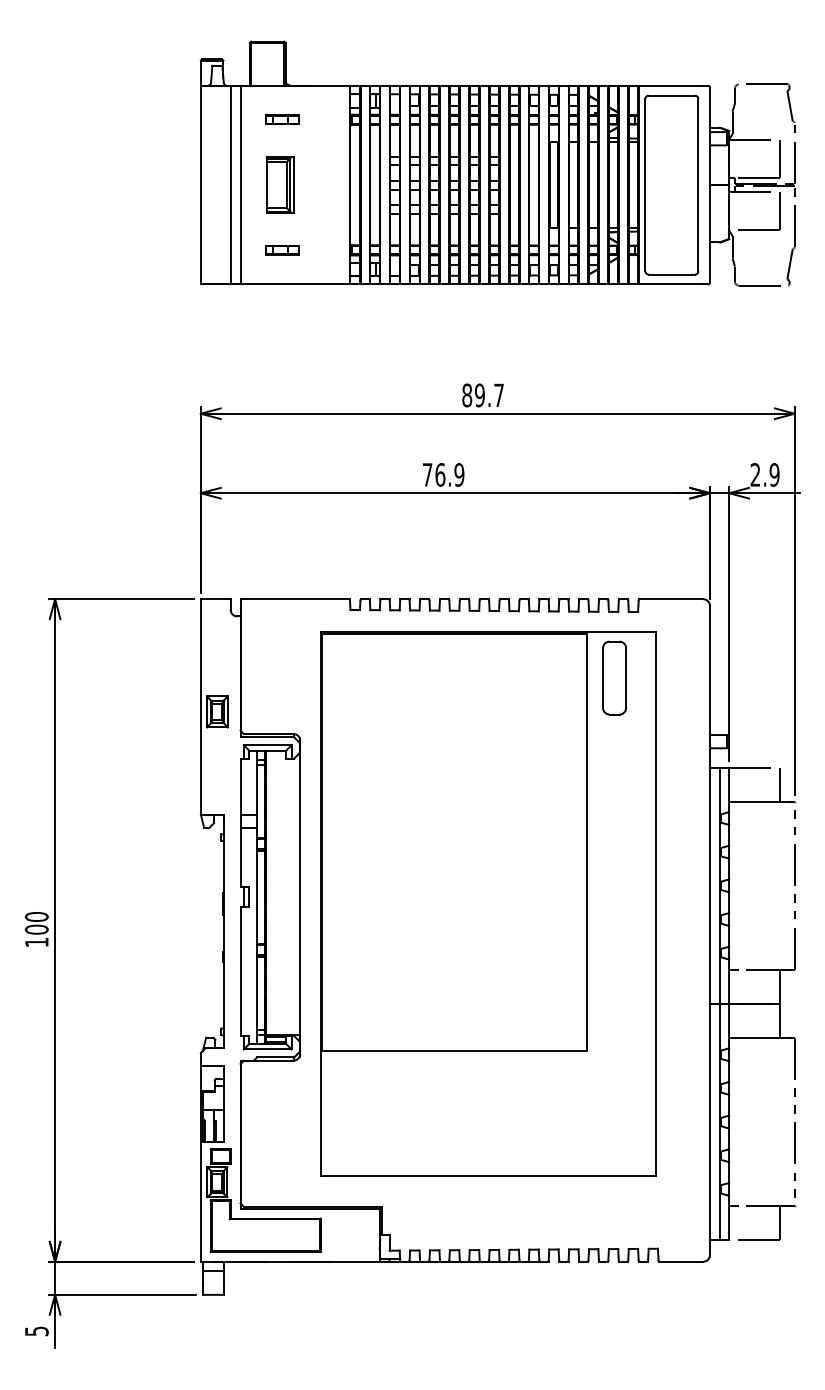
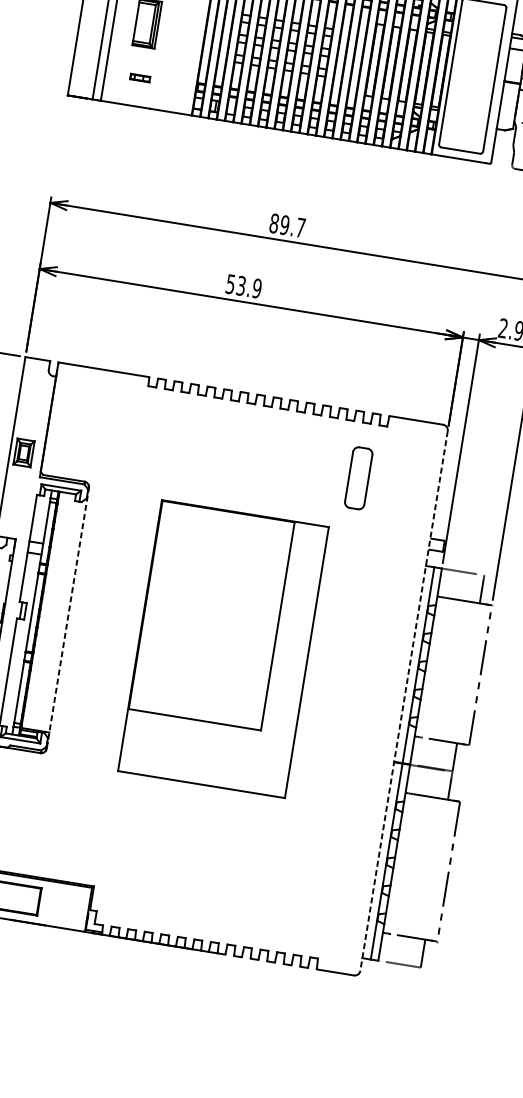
part: (282, 250) -> (140, 78), size x0.7
text: (433, 474) -> (235, 284), 76.9 -> 53.9
line: (300, 897) -> (68, 618), solid -> dashed
part: (488, 903) -> (223, 648), size x0.6
line: (709, 930) -> (403, 700), solid -> dashed

